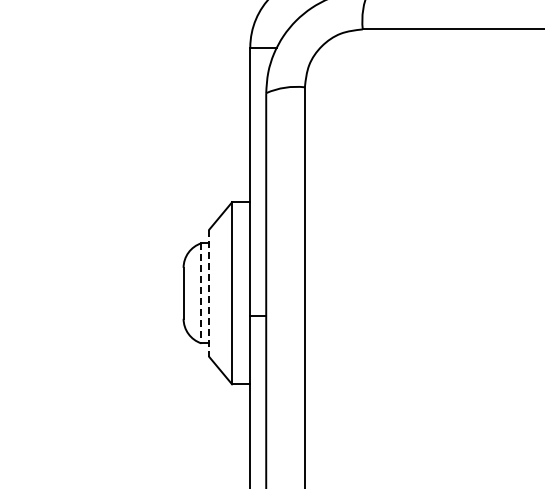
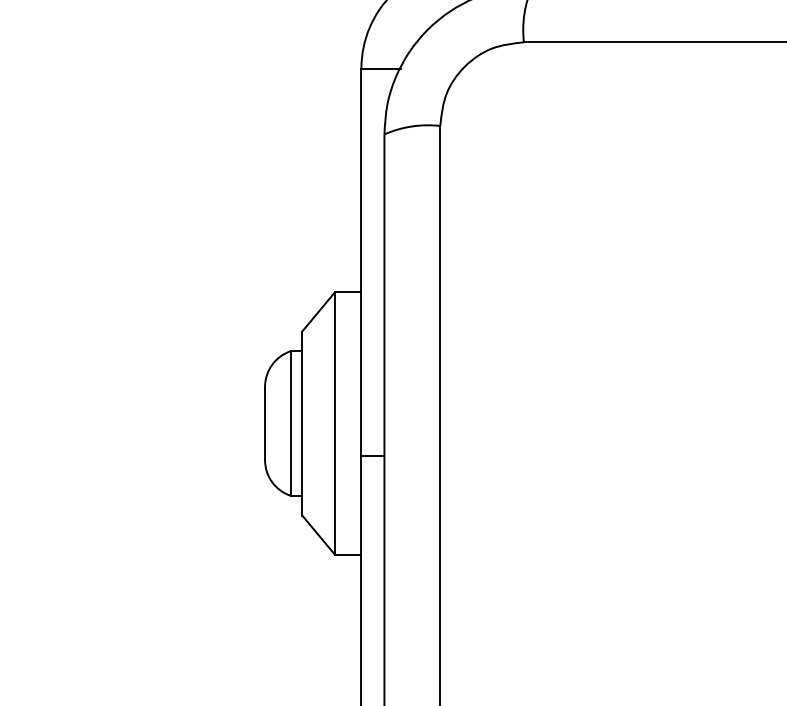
line: (201, 293) -> (290, 423), dashed -> solid
line: (209, 293) -> (302, 423), dashed -> solid

